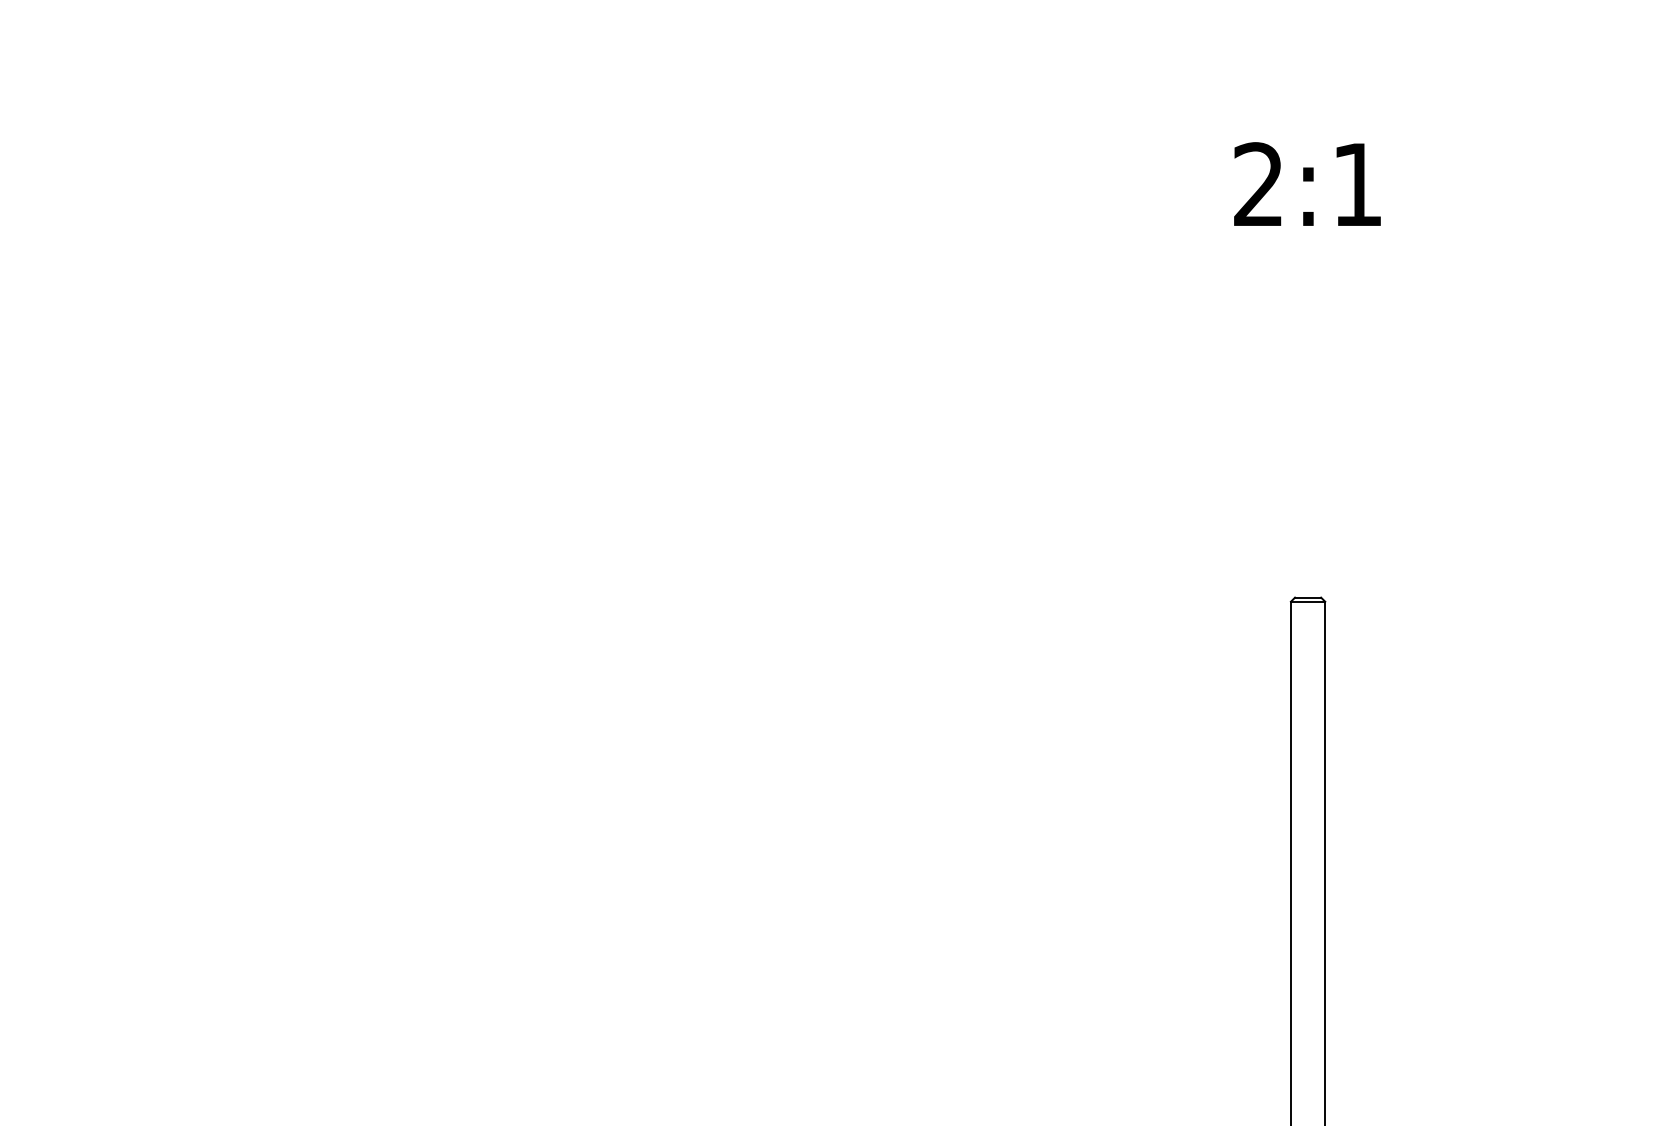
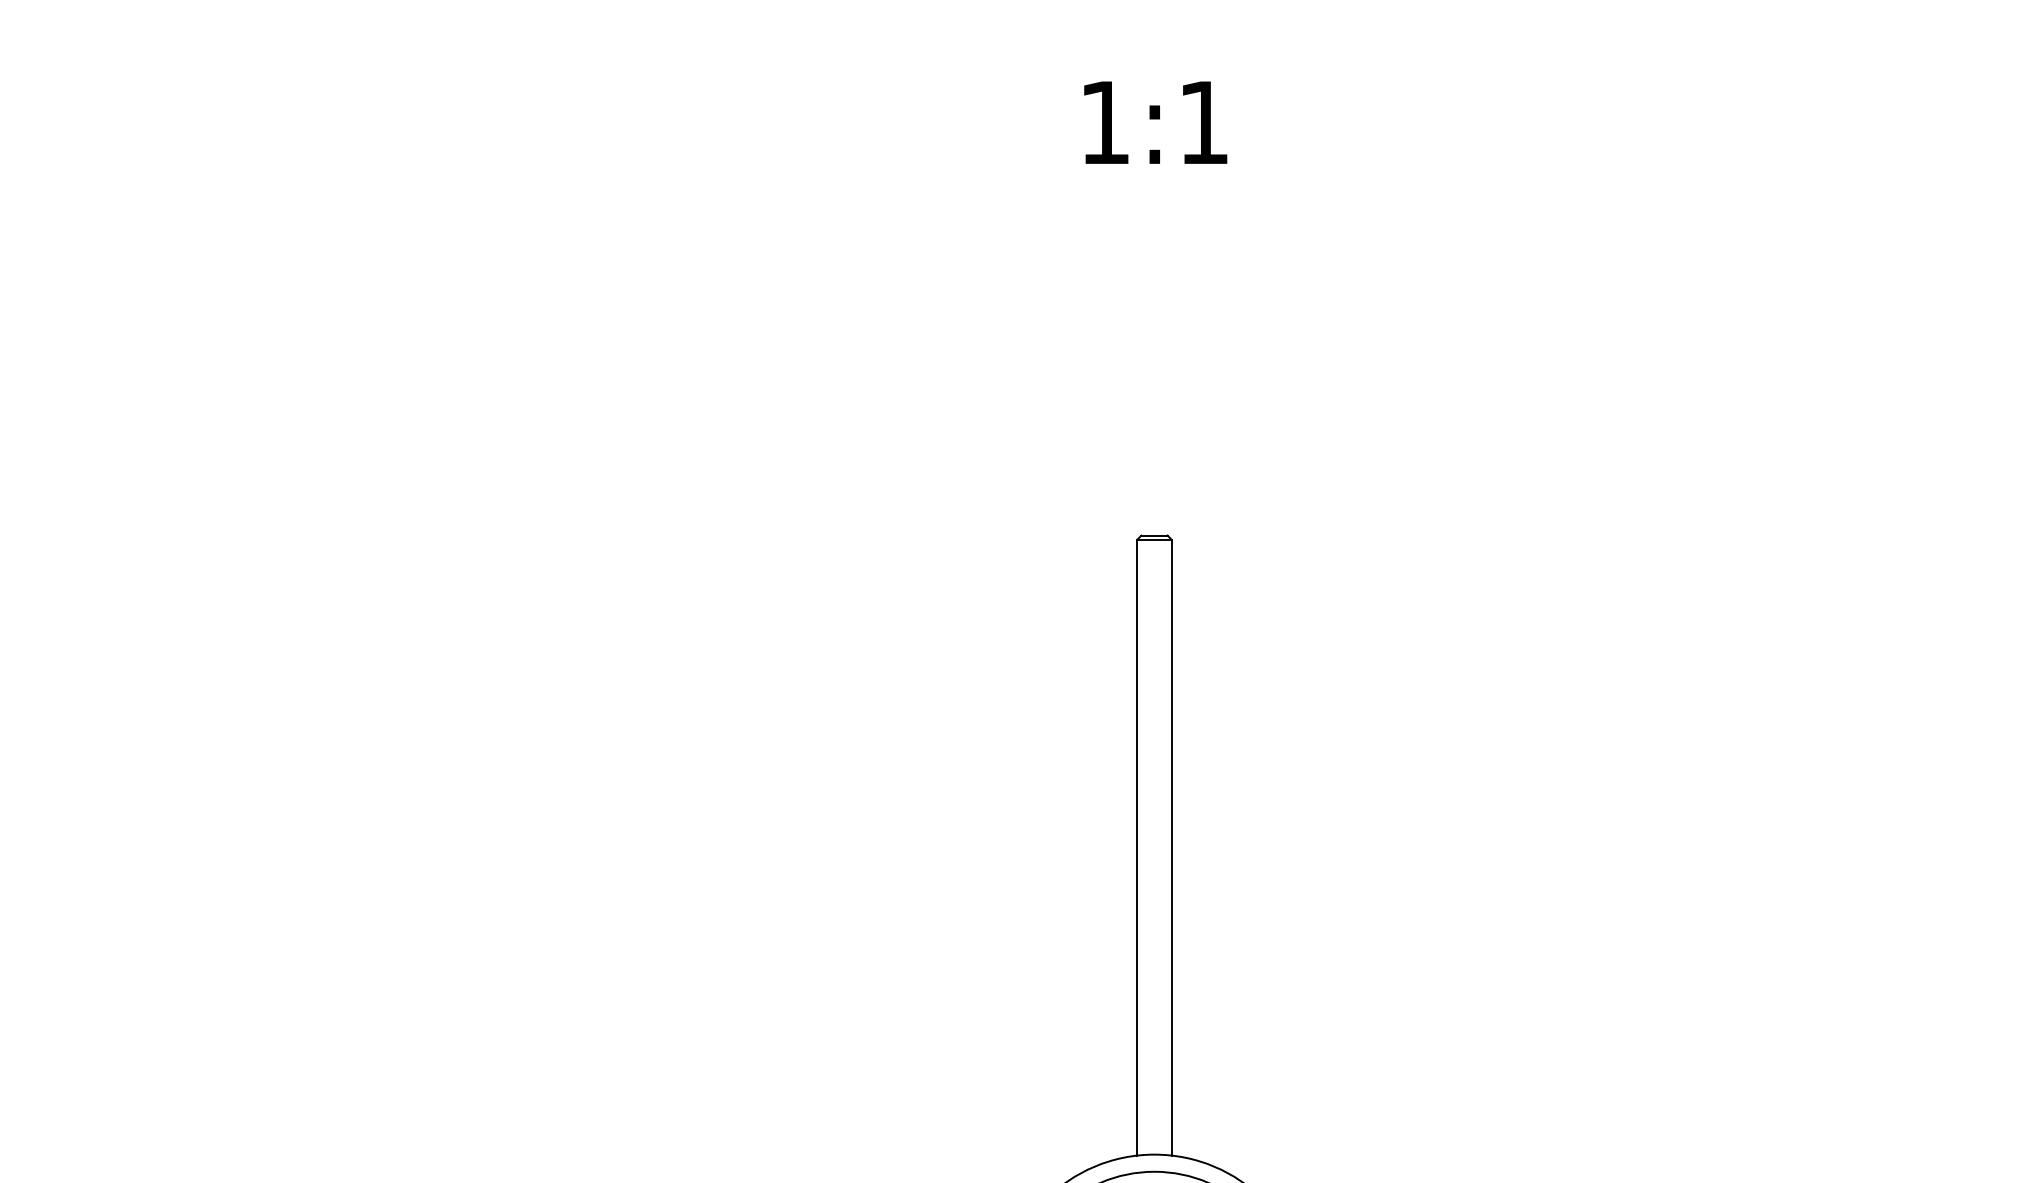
text: (1258, 183) -> (1104, 121), 2:1 -> 1:1

